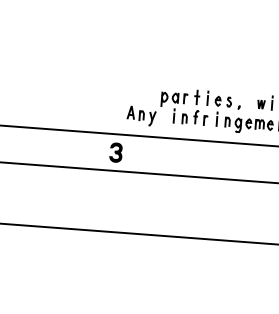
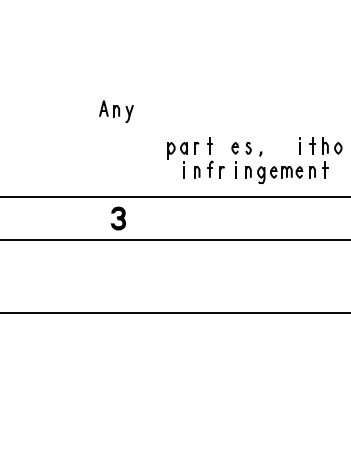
line: (207, 98) -> (222, 145), removed
line: (261, 103) -> (286, 147), removed
part: (141, 115) -> (116, 111), moved

